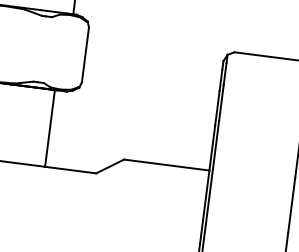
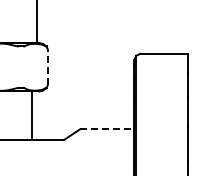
line: (84, 53) -> (47, 66), solid -> dashed
line: (167, 165) -> (107, 129), solid -> dashed

